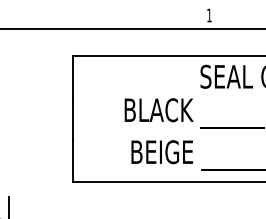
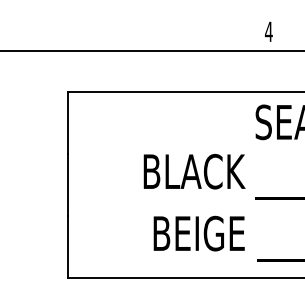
text: (209, 15) -> (268, 31), 1 -> 4

